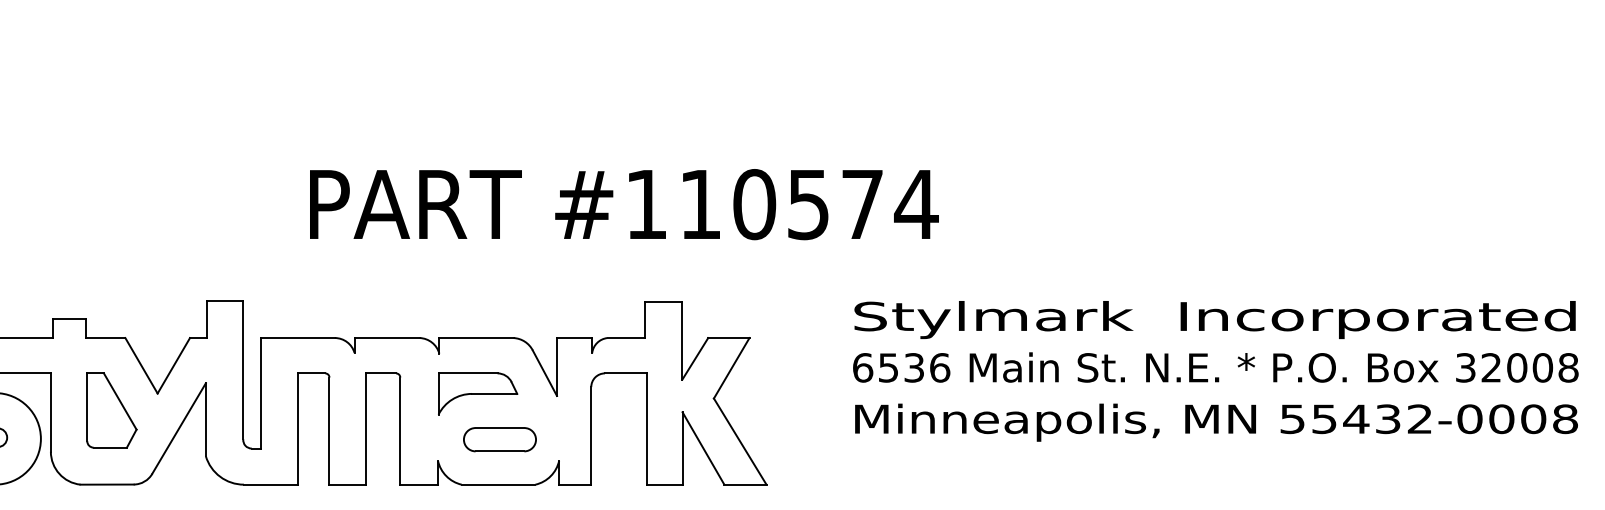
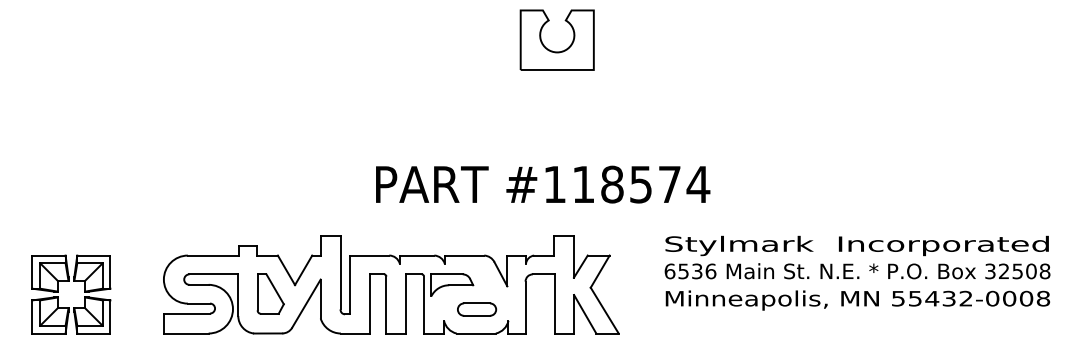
text: (754, 204) -> (612, 184), #110574 -> #118574
text: (1516, 367) -> (1017, 271), 32008 -> 32508
part: (478, 392) -> (452, 284), moved

